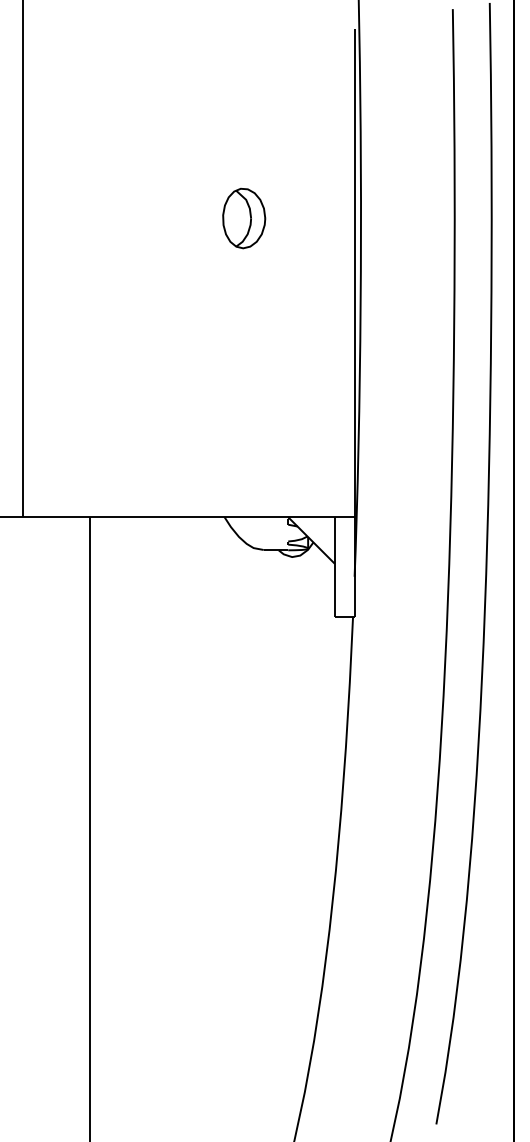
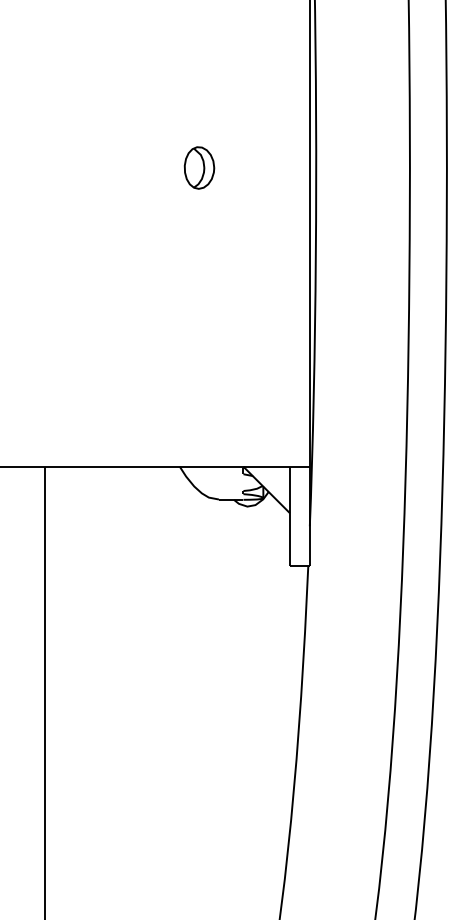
part: (244, 218) -> (199, 168), size x0.7

